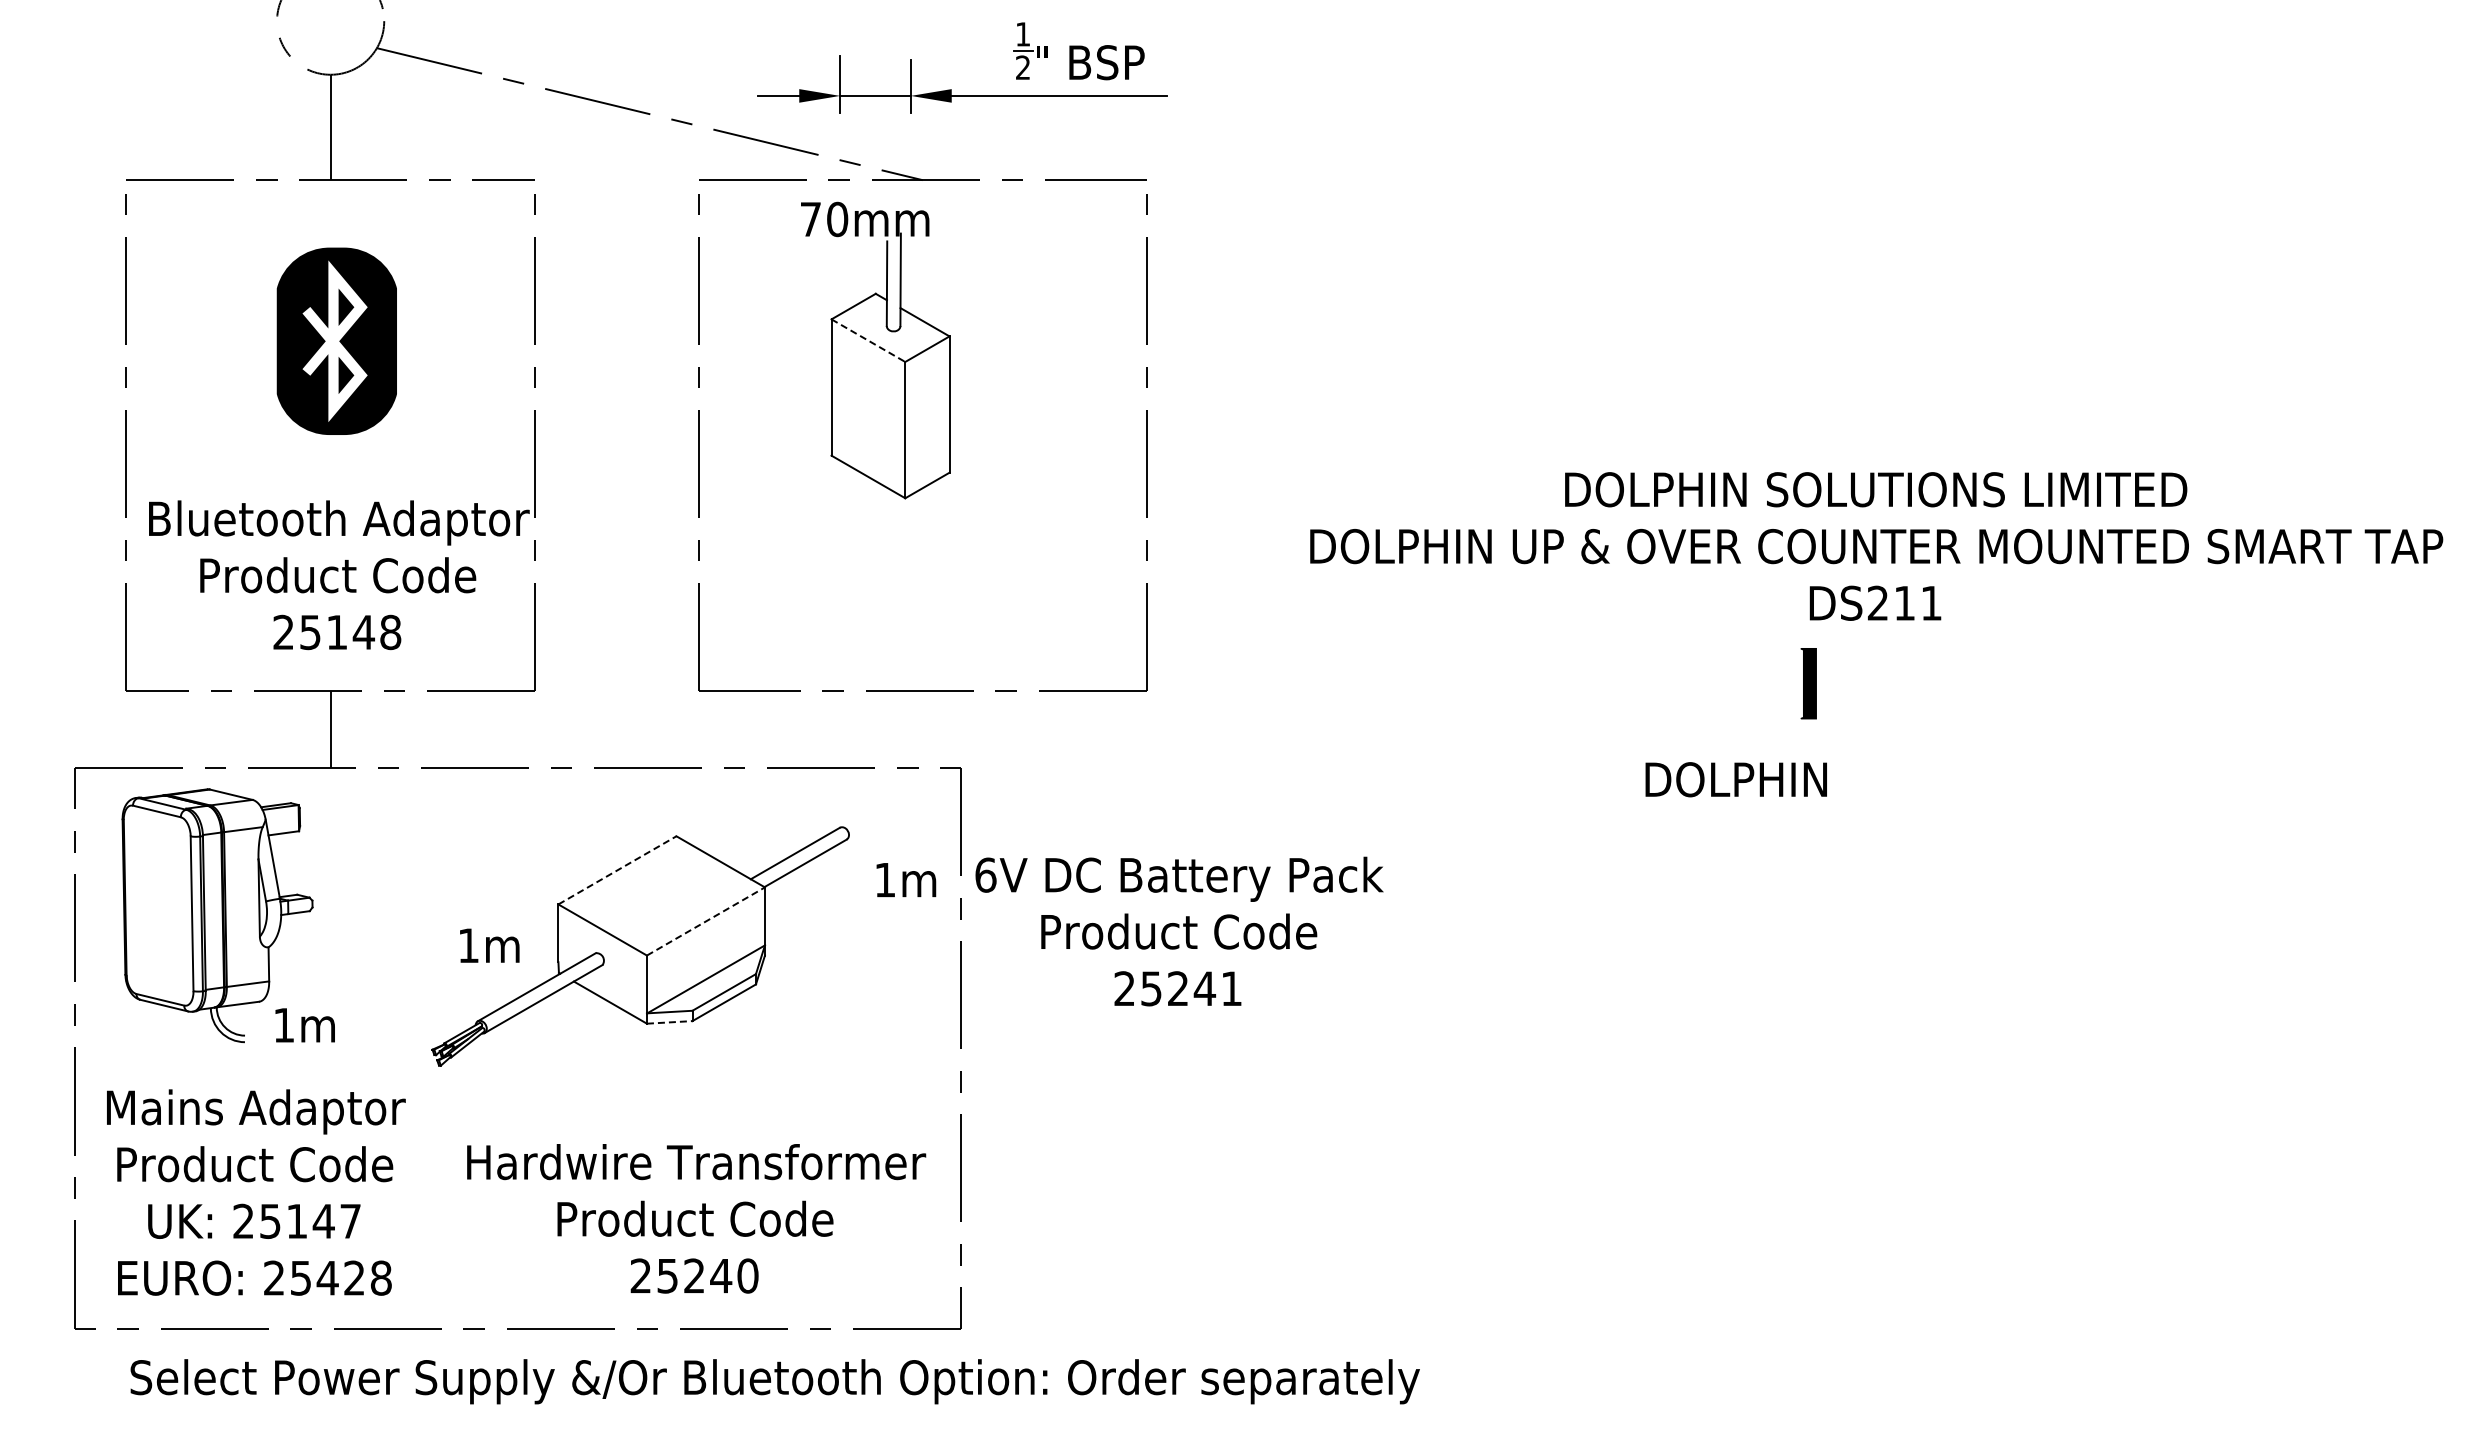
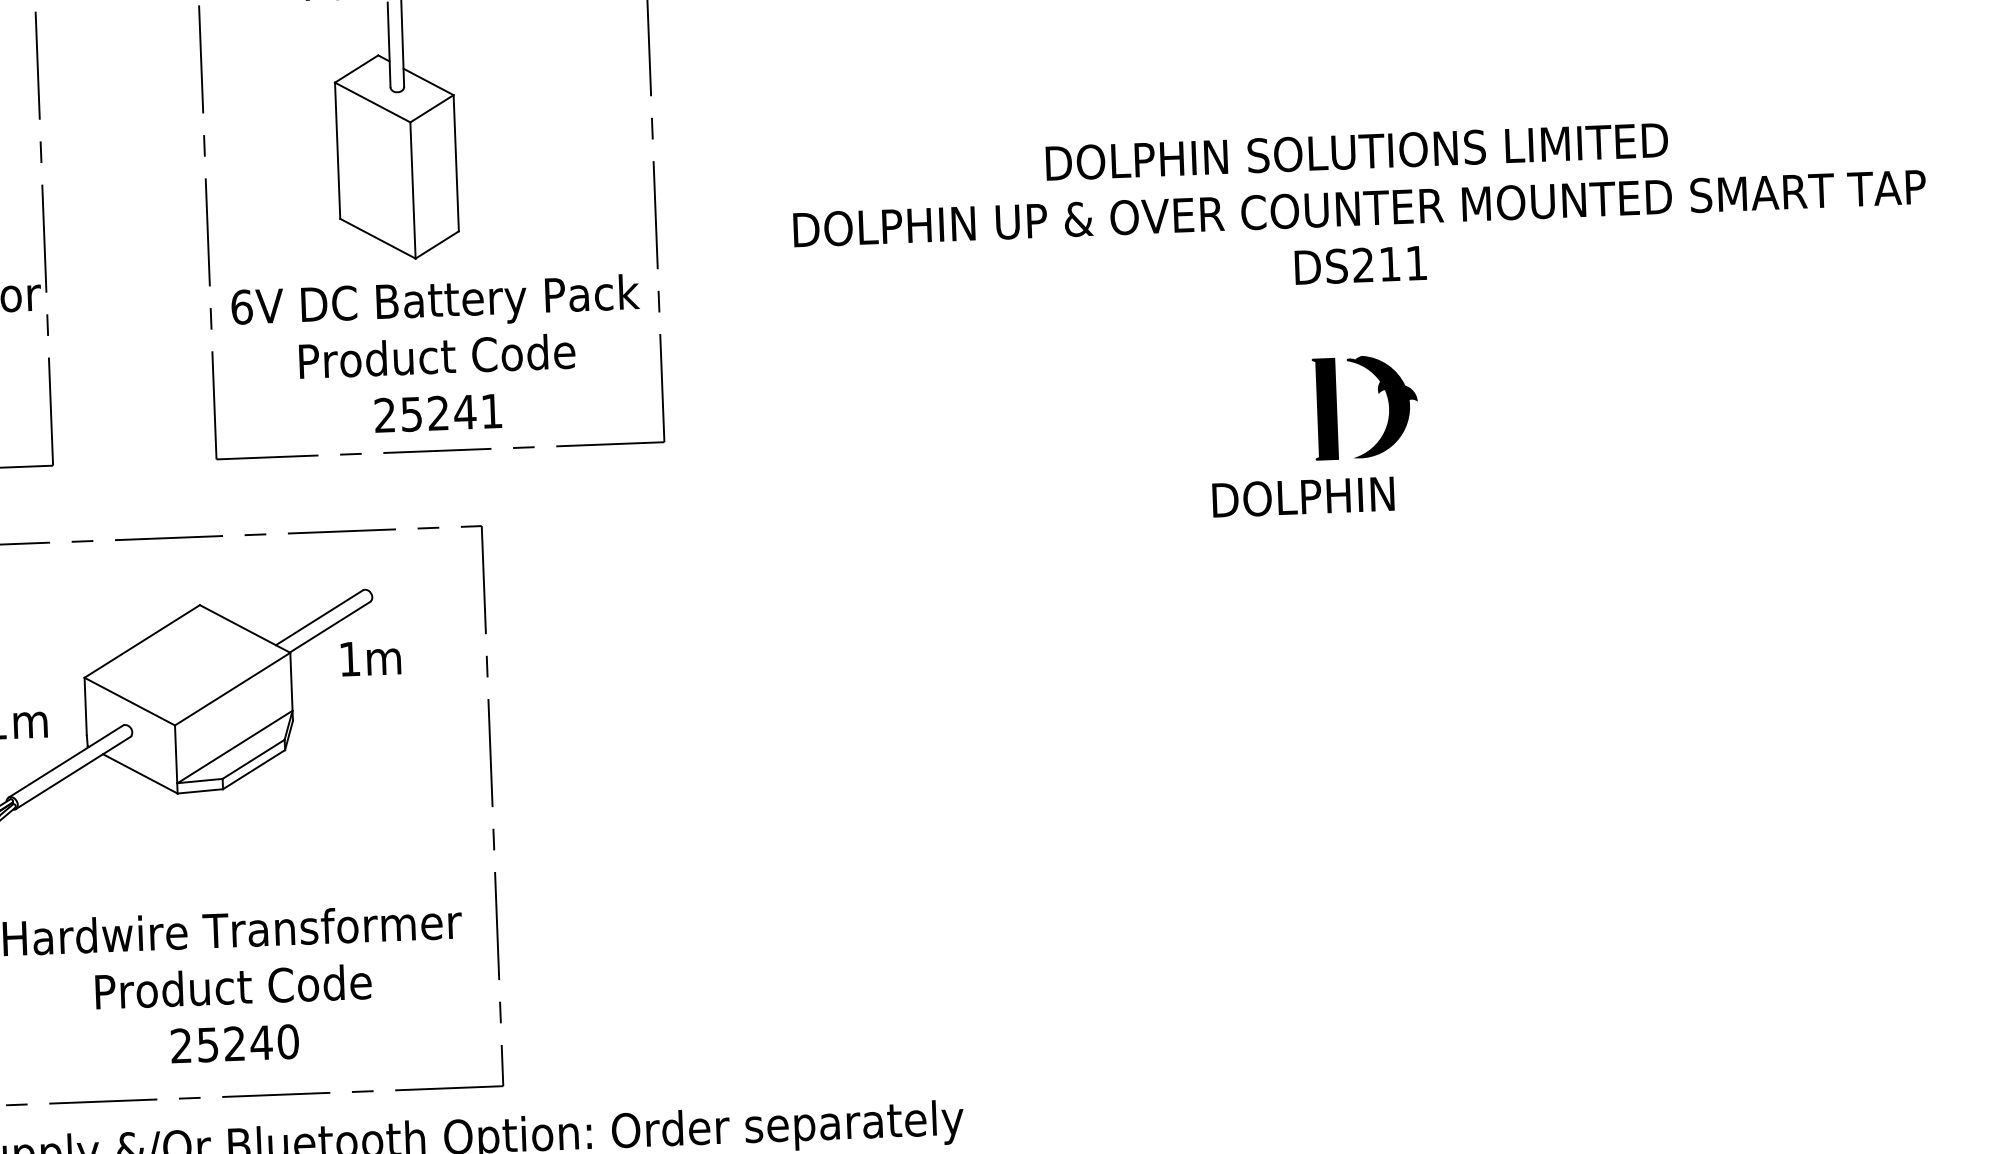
line: (868, 340) -> (372, 102), dashed -> solid
text: (1876, 546) -> (1359, 208), moved
fill: (1866, 682) -> (1383, 405), added
part: (1808, 683) -> (1325, 409), size x1.43
text: (1735, 779) -> (1302, 496), moved
line: (617, 870) -> (142, 641), dashed -> solid
text: (906, 880) -> (371, 658), moved
line: (706, 921) -> (233, 689), dashed -> solid
text: (1179, 931) -> (437, 356), moved
line: (669, 1022) -> (200, 791), dashed -> solid

